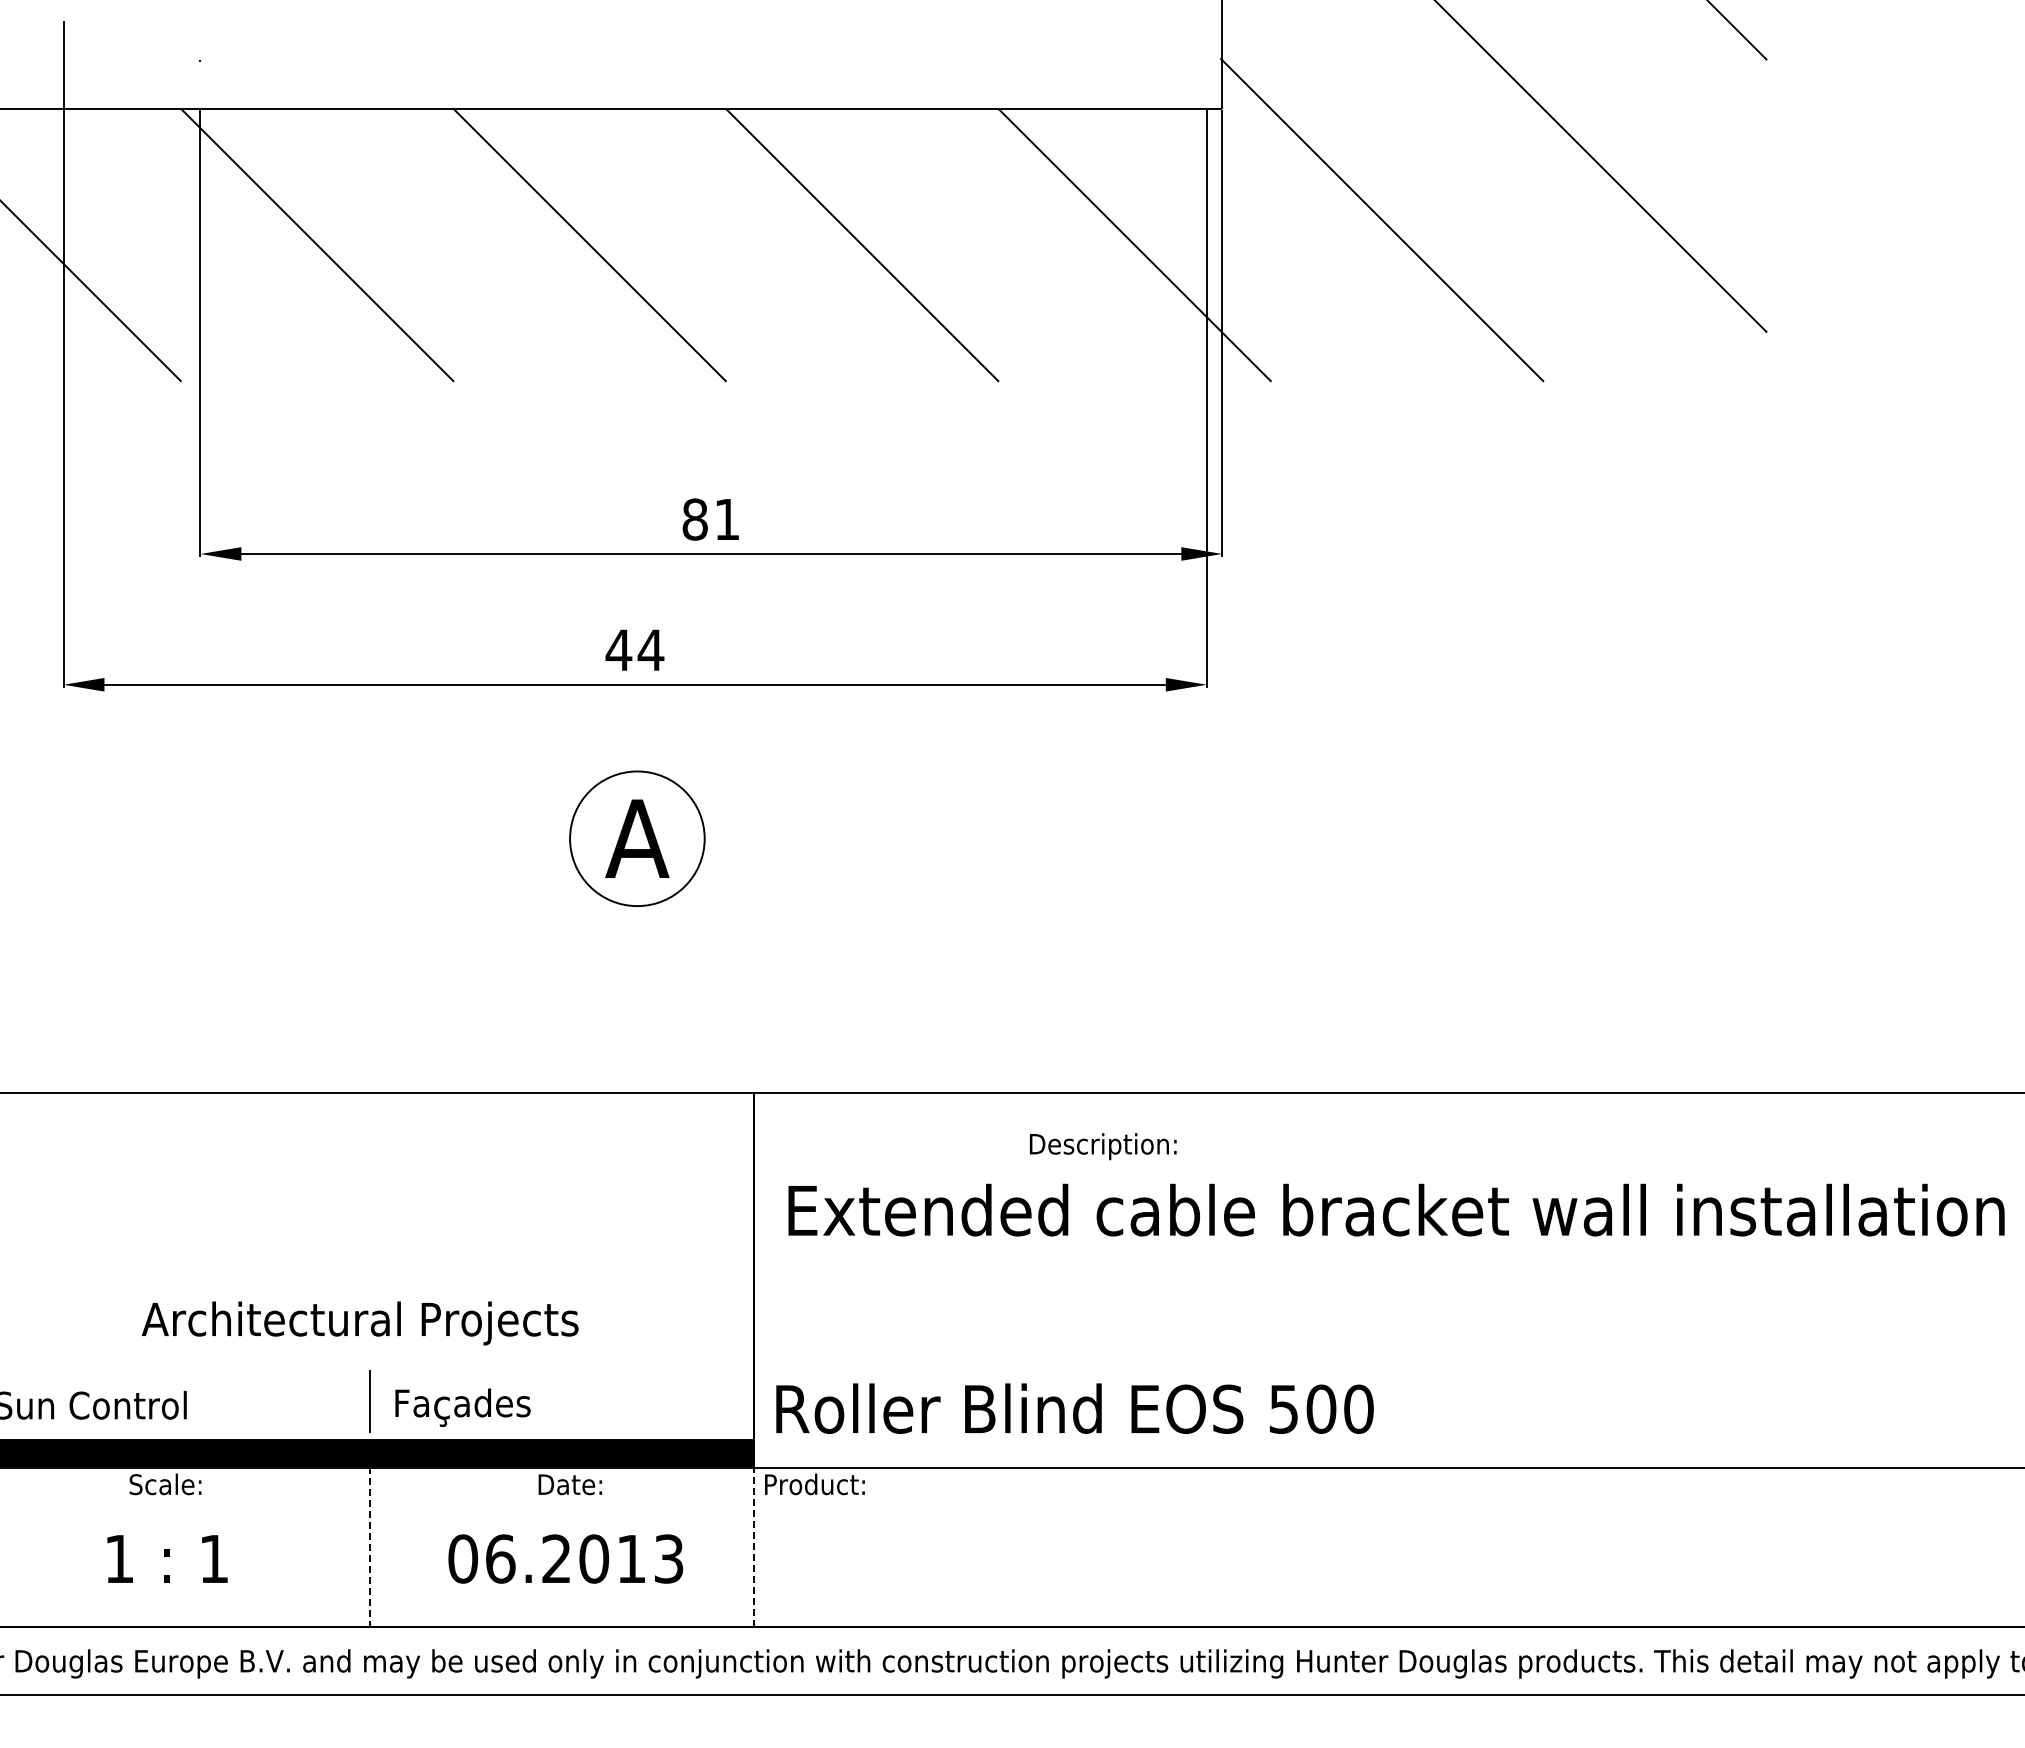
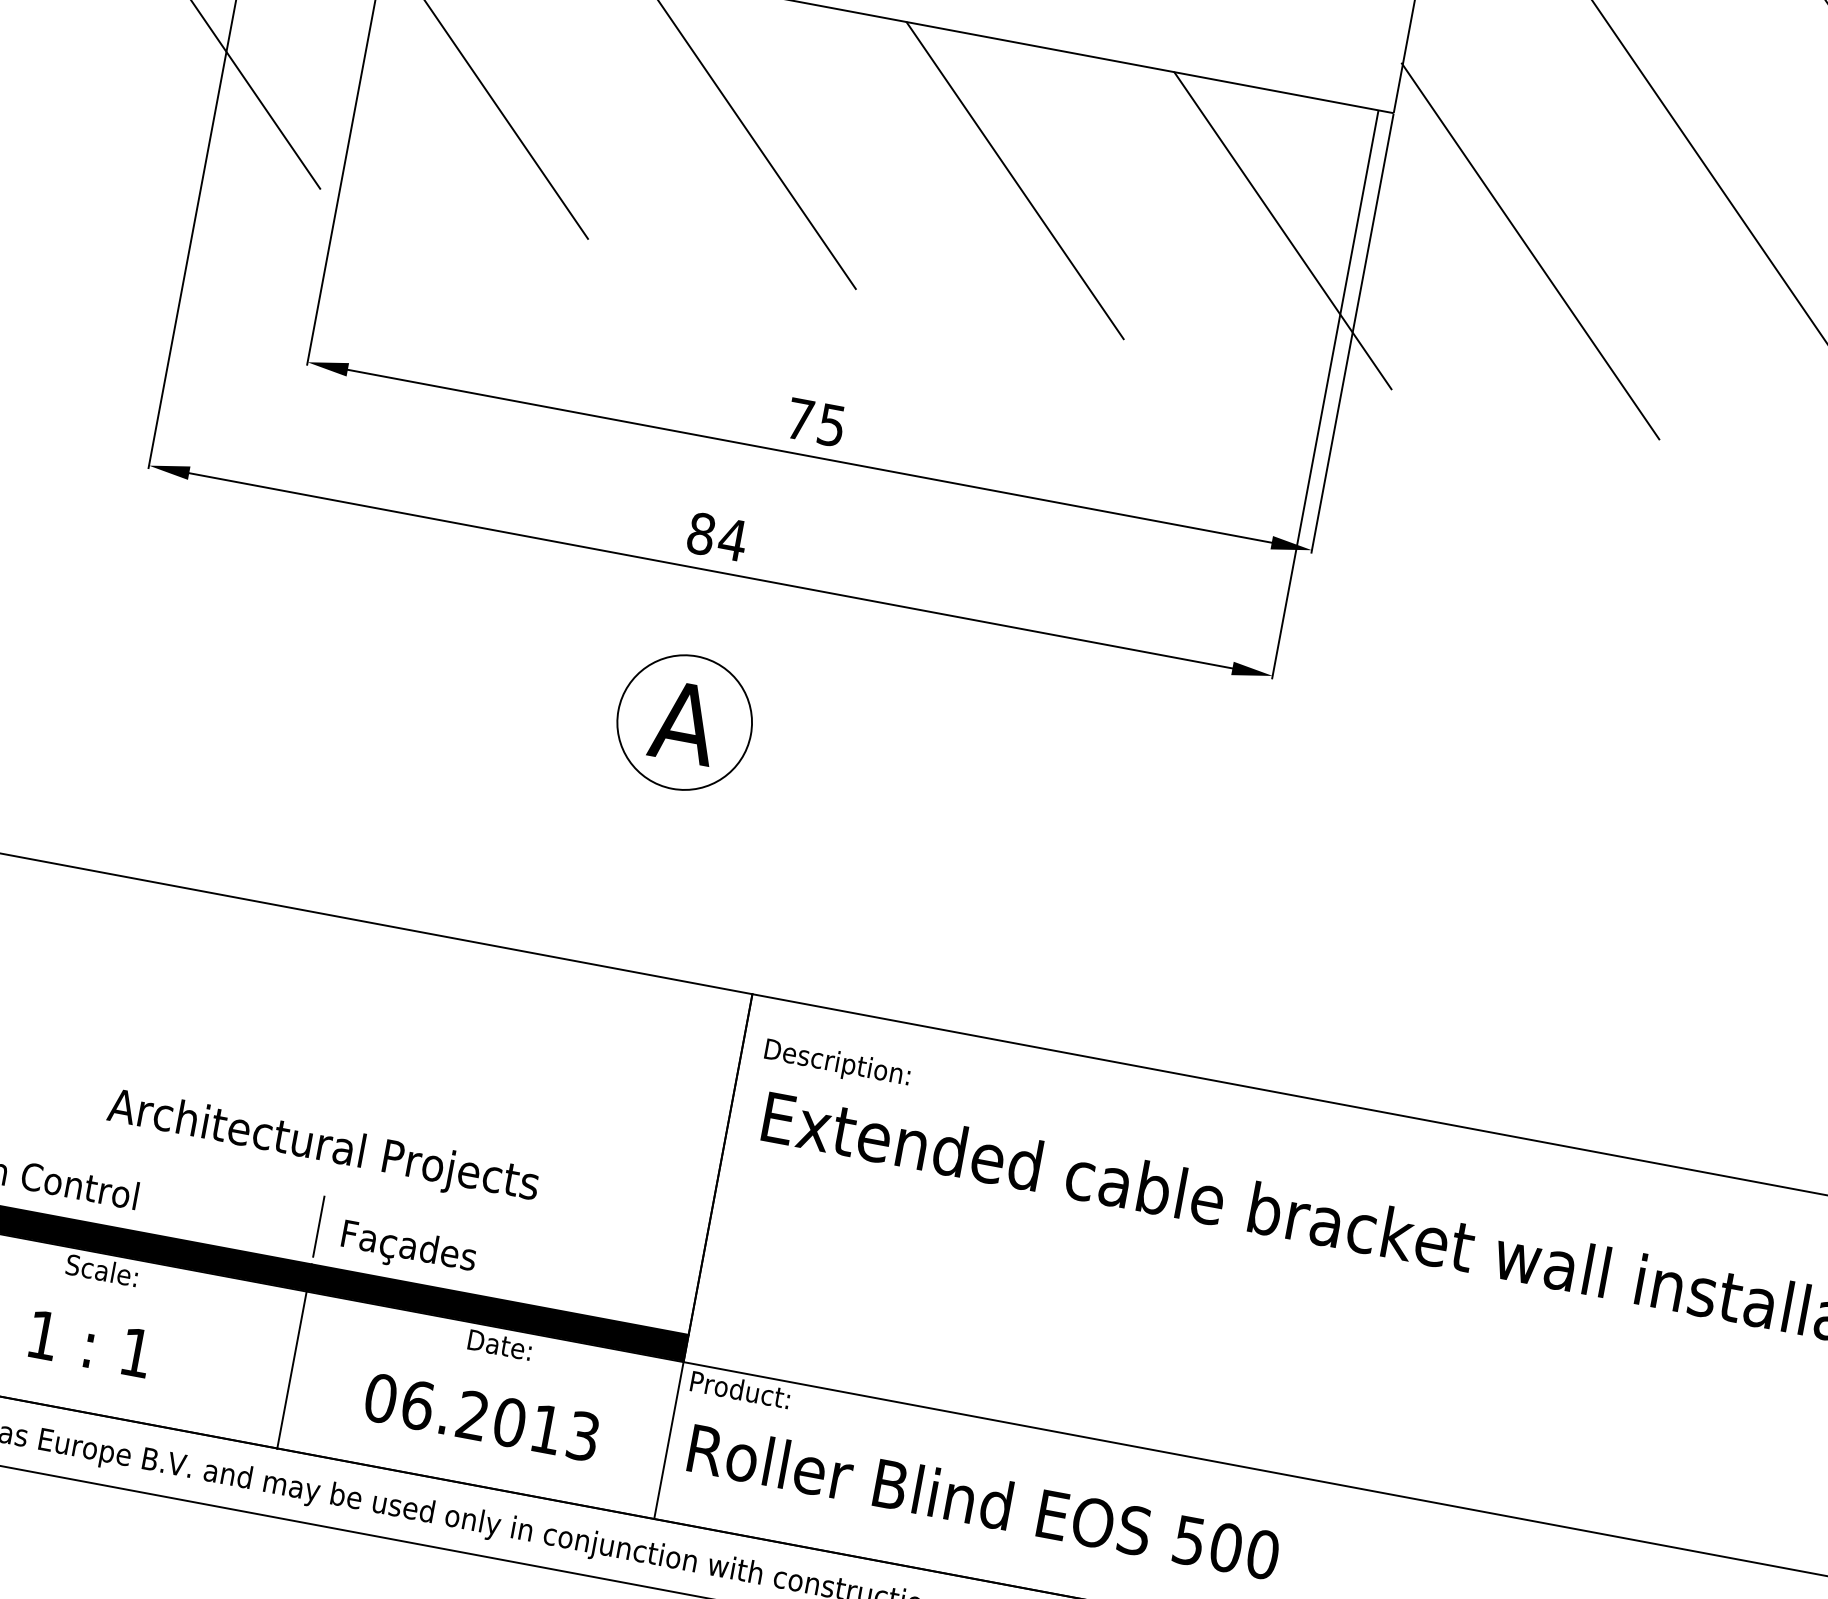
text: (710, 519) -> (815, 422), 81 -> 75
text: (618, 650) -> (700, 534), 44 -> 84
text: (1103, 1146) -> (837, 1064), moved
text: (1074, 1408) -> (983, 1501), moved
line: (370, 1547) -> (292, 1370), dashed -> solid
line: (753, 1547) -> (668, 1440), dashed -> solid

